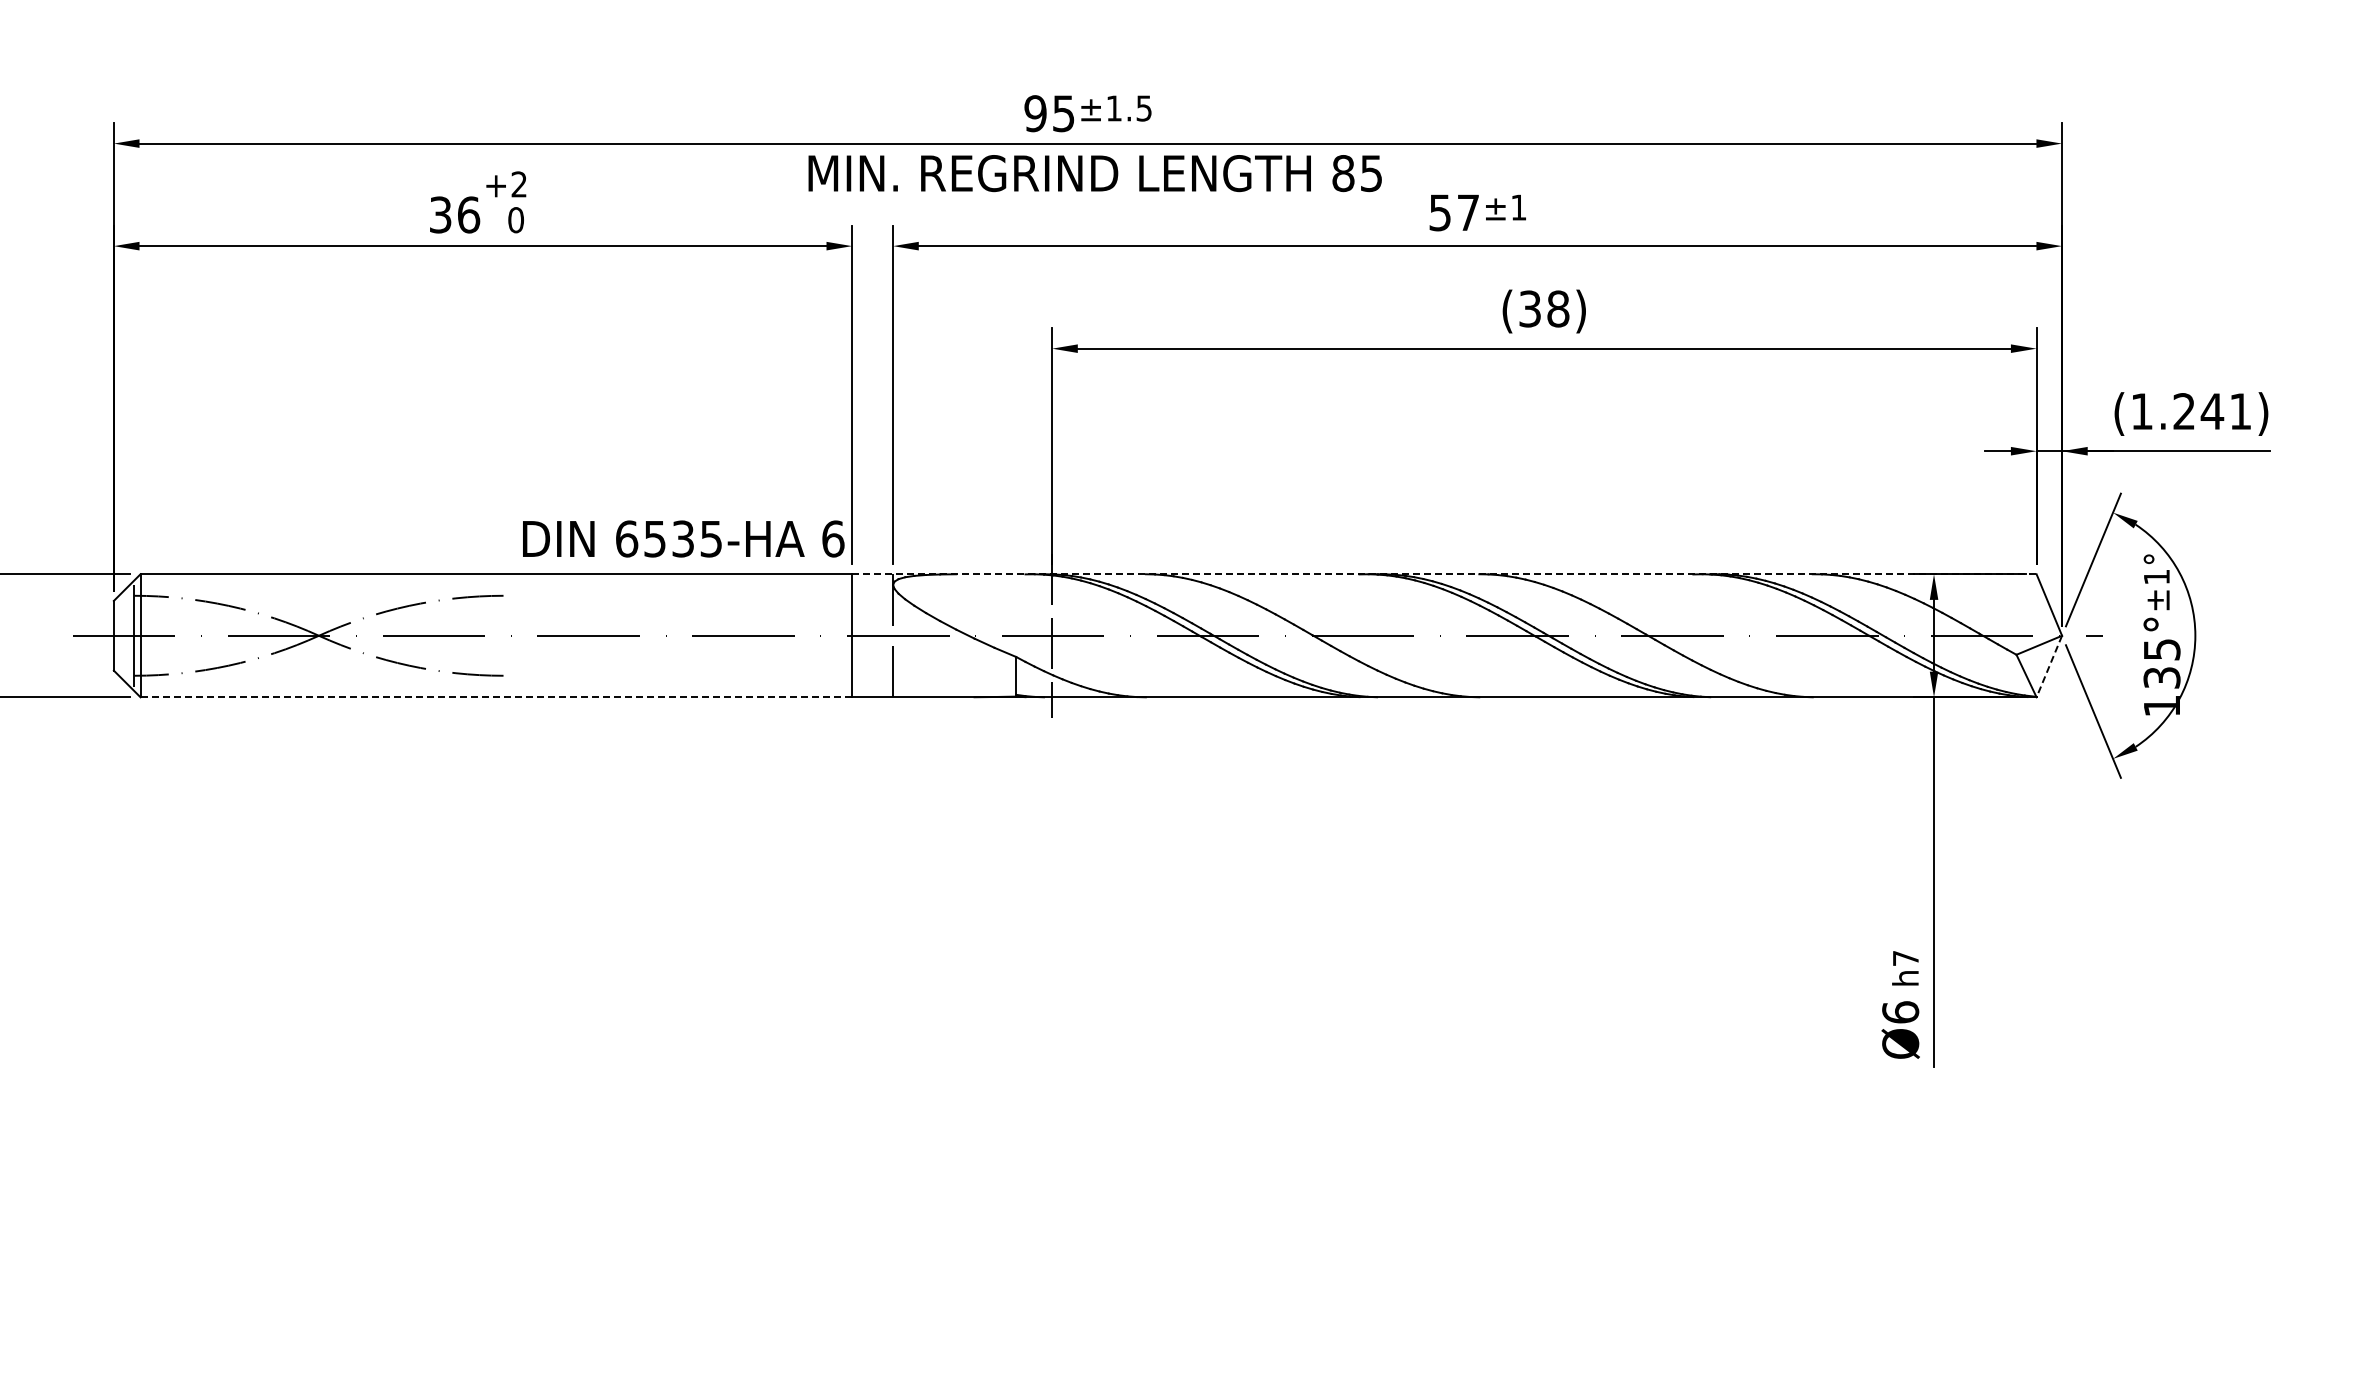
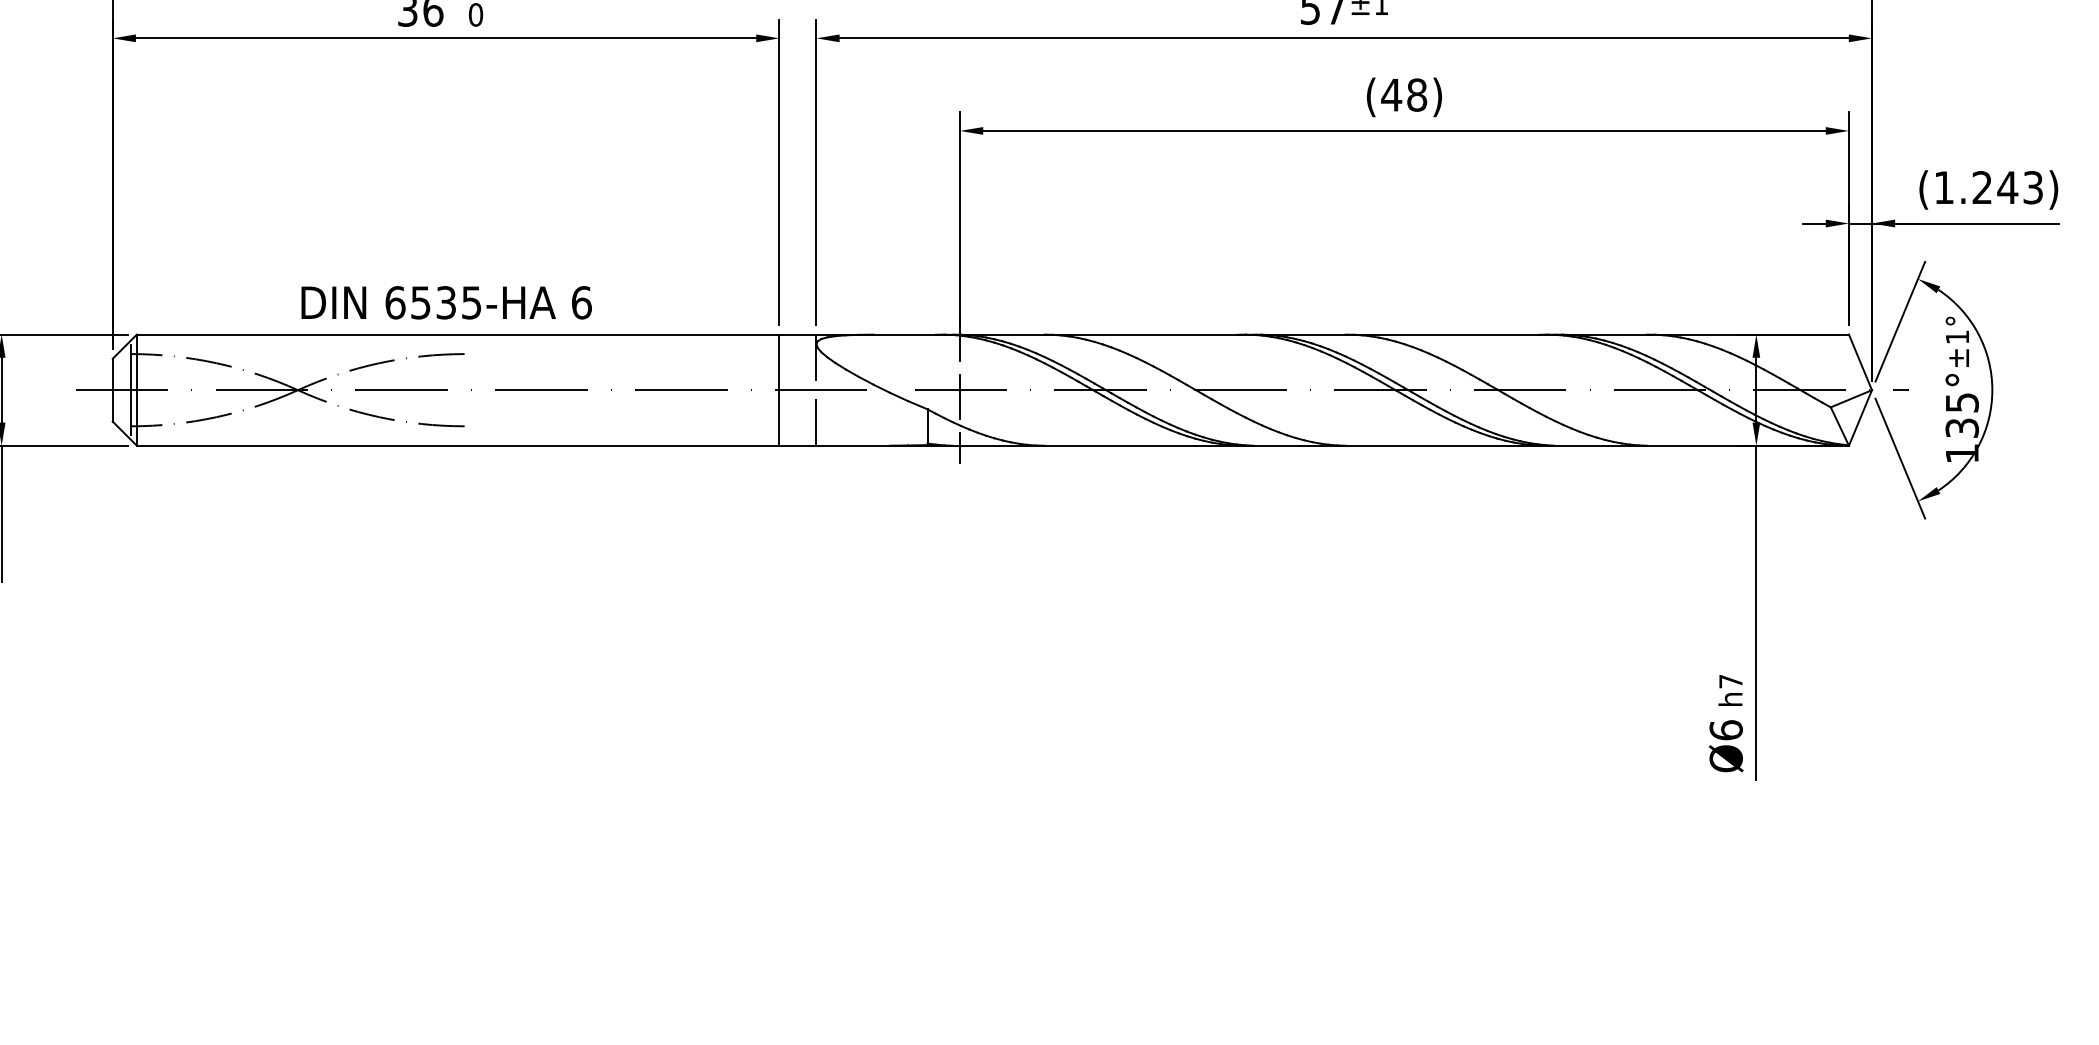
text: (1529, 308) -> (1391, 94), (38) -> (48)
text: (2240, 411) -> (2033, 187), (1.241) -> (1.243)
text: (683, 538) -> (446, 302), moved
line: (1444, 574) -> (1314, 334), dashed -> solid
line: (2049, 667) -> (1860, 418), dashed -> solid
line: (496, 697) -> (458, 445), dashed -> solid

